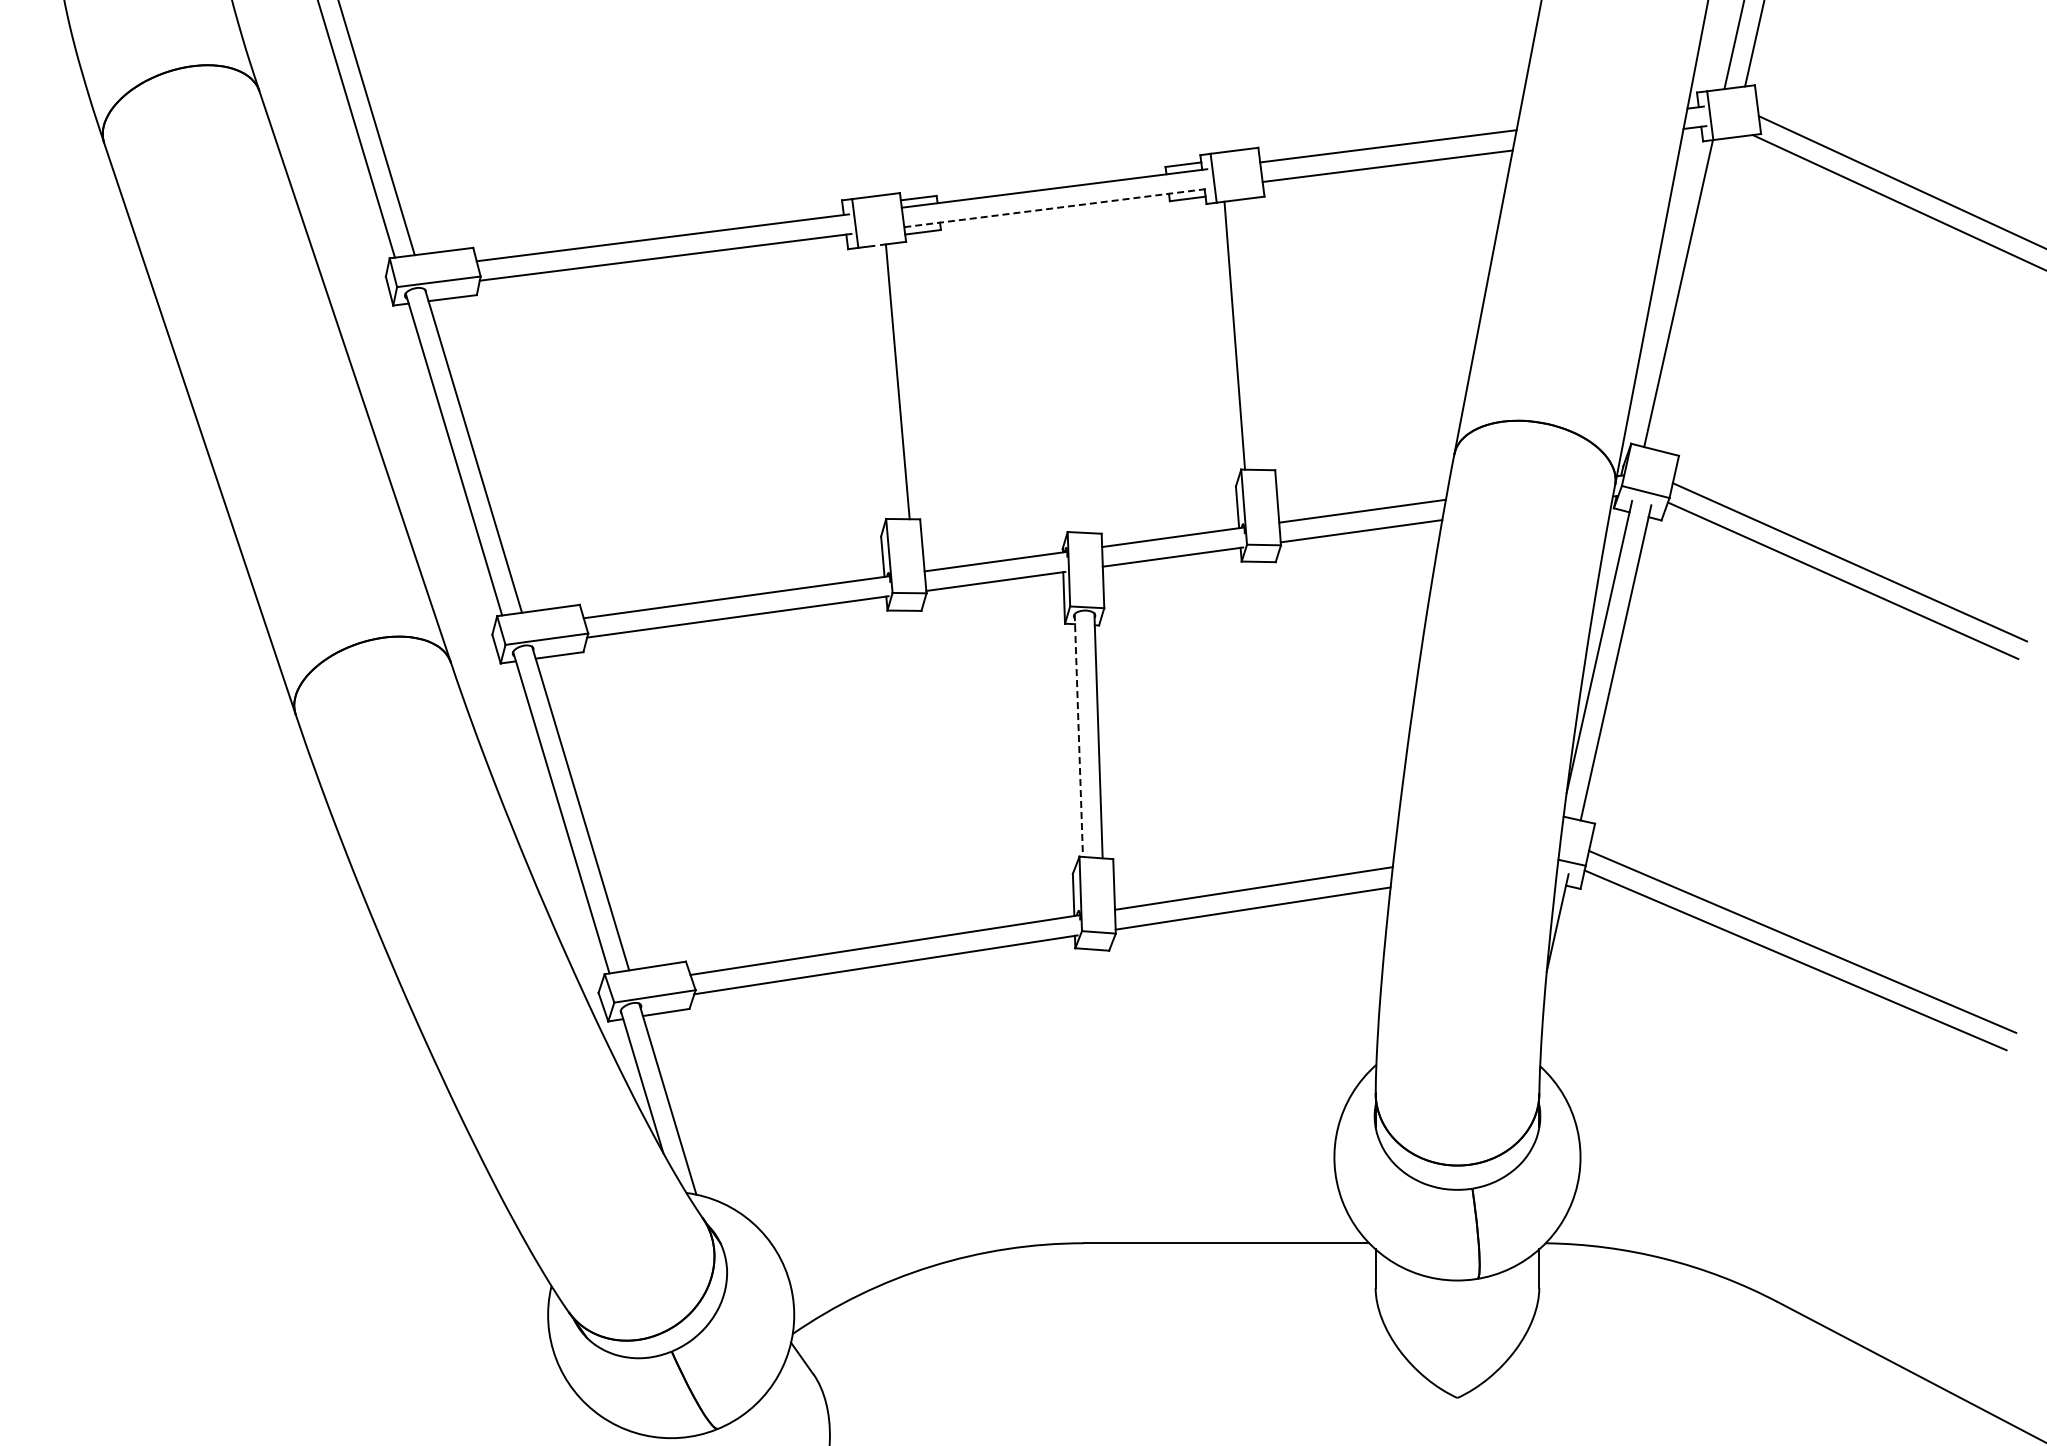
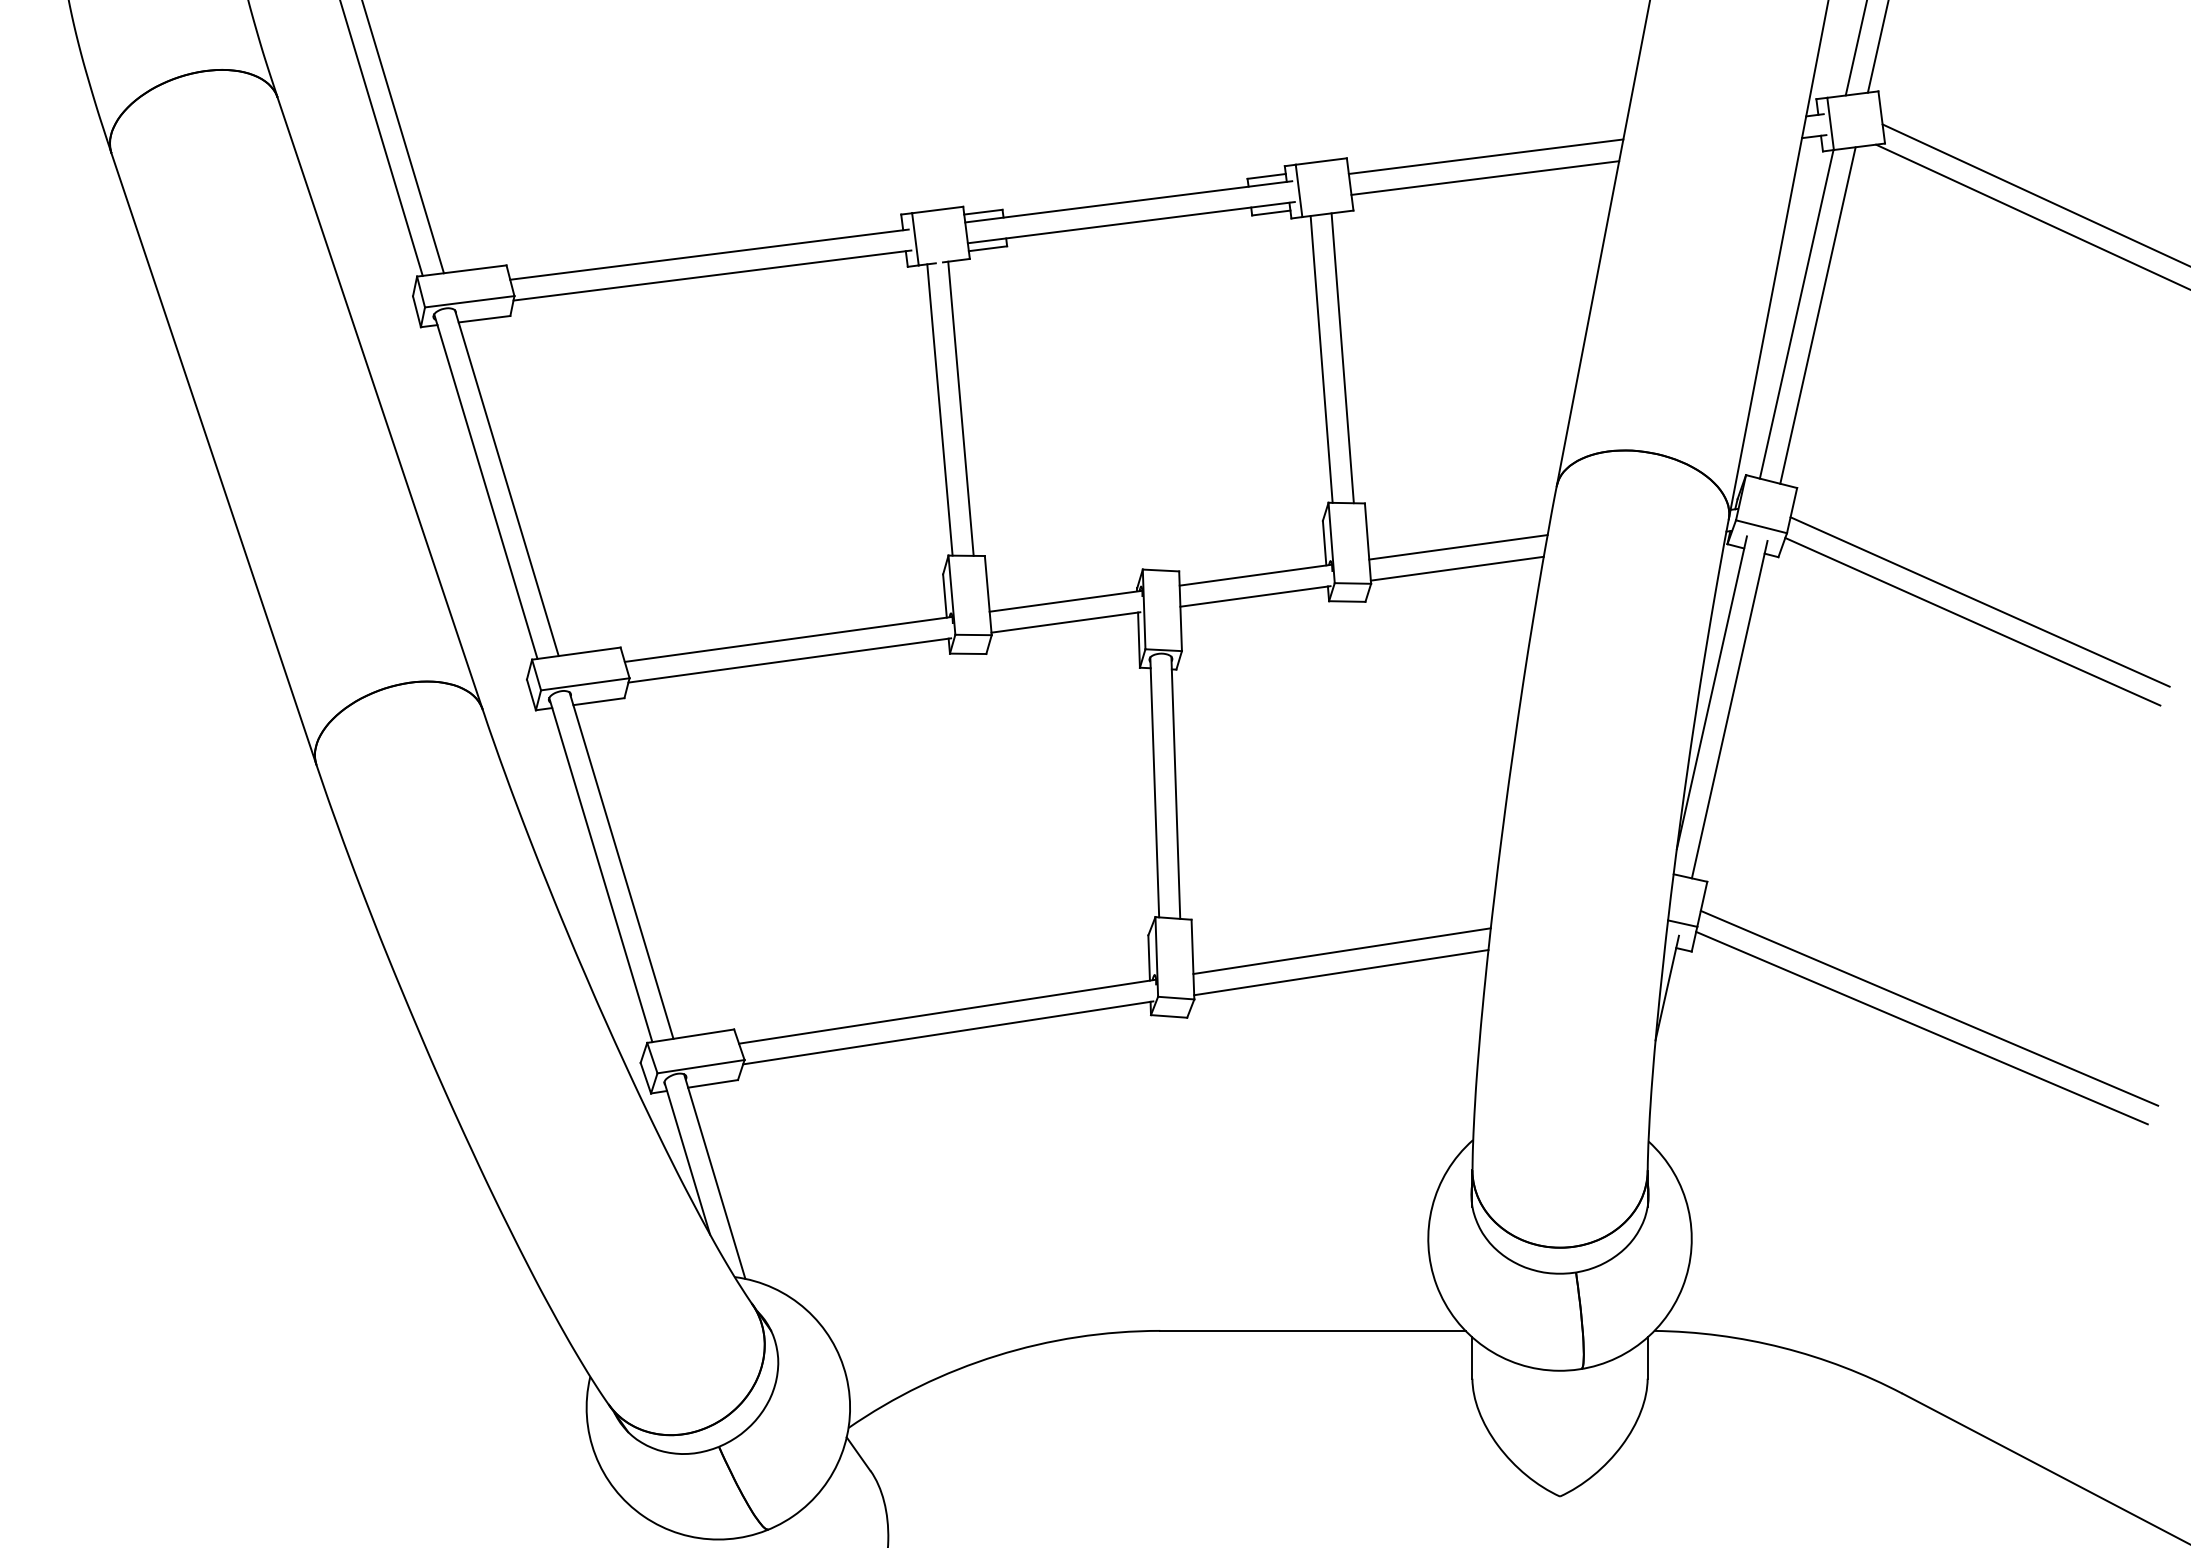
line: (1057, 207) -> (1131, 222), dashed -> solid
line: (1698, 294) -> (1818, 315), added
line: (1254, 334) -> (1342, 358), added
line: (878, 382) -> (940, 409), added
line: (1078, 736) -> (1154, 788), dashed -> solid

